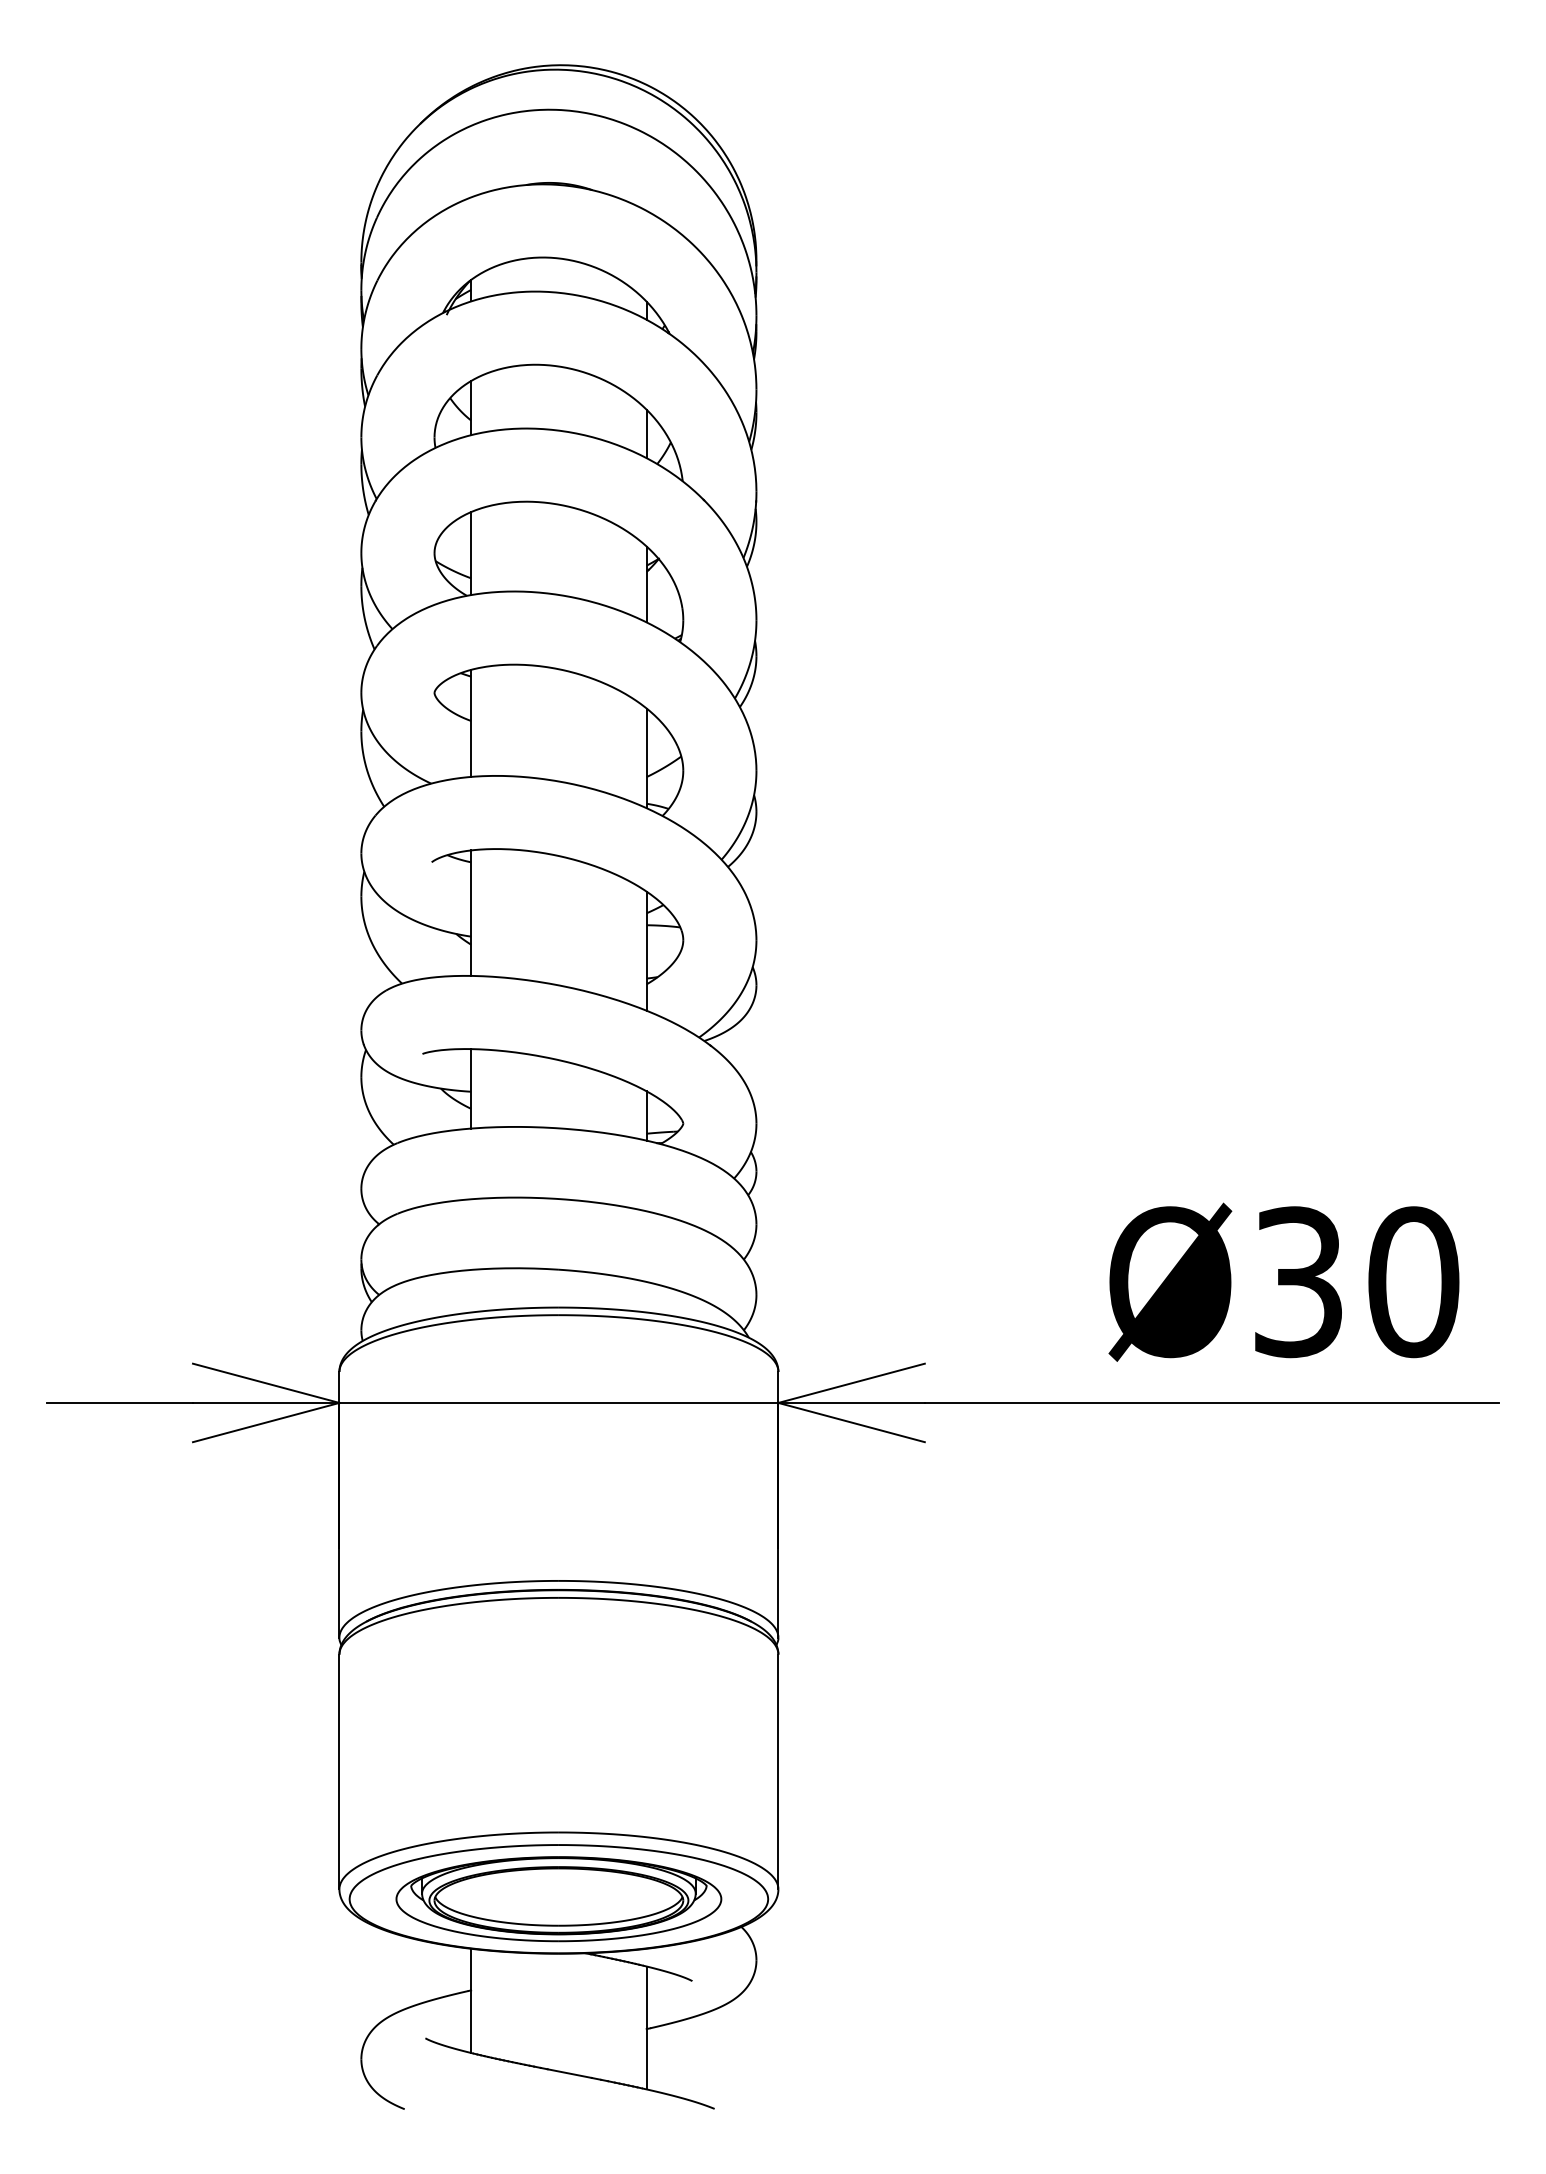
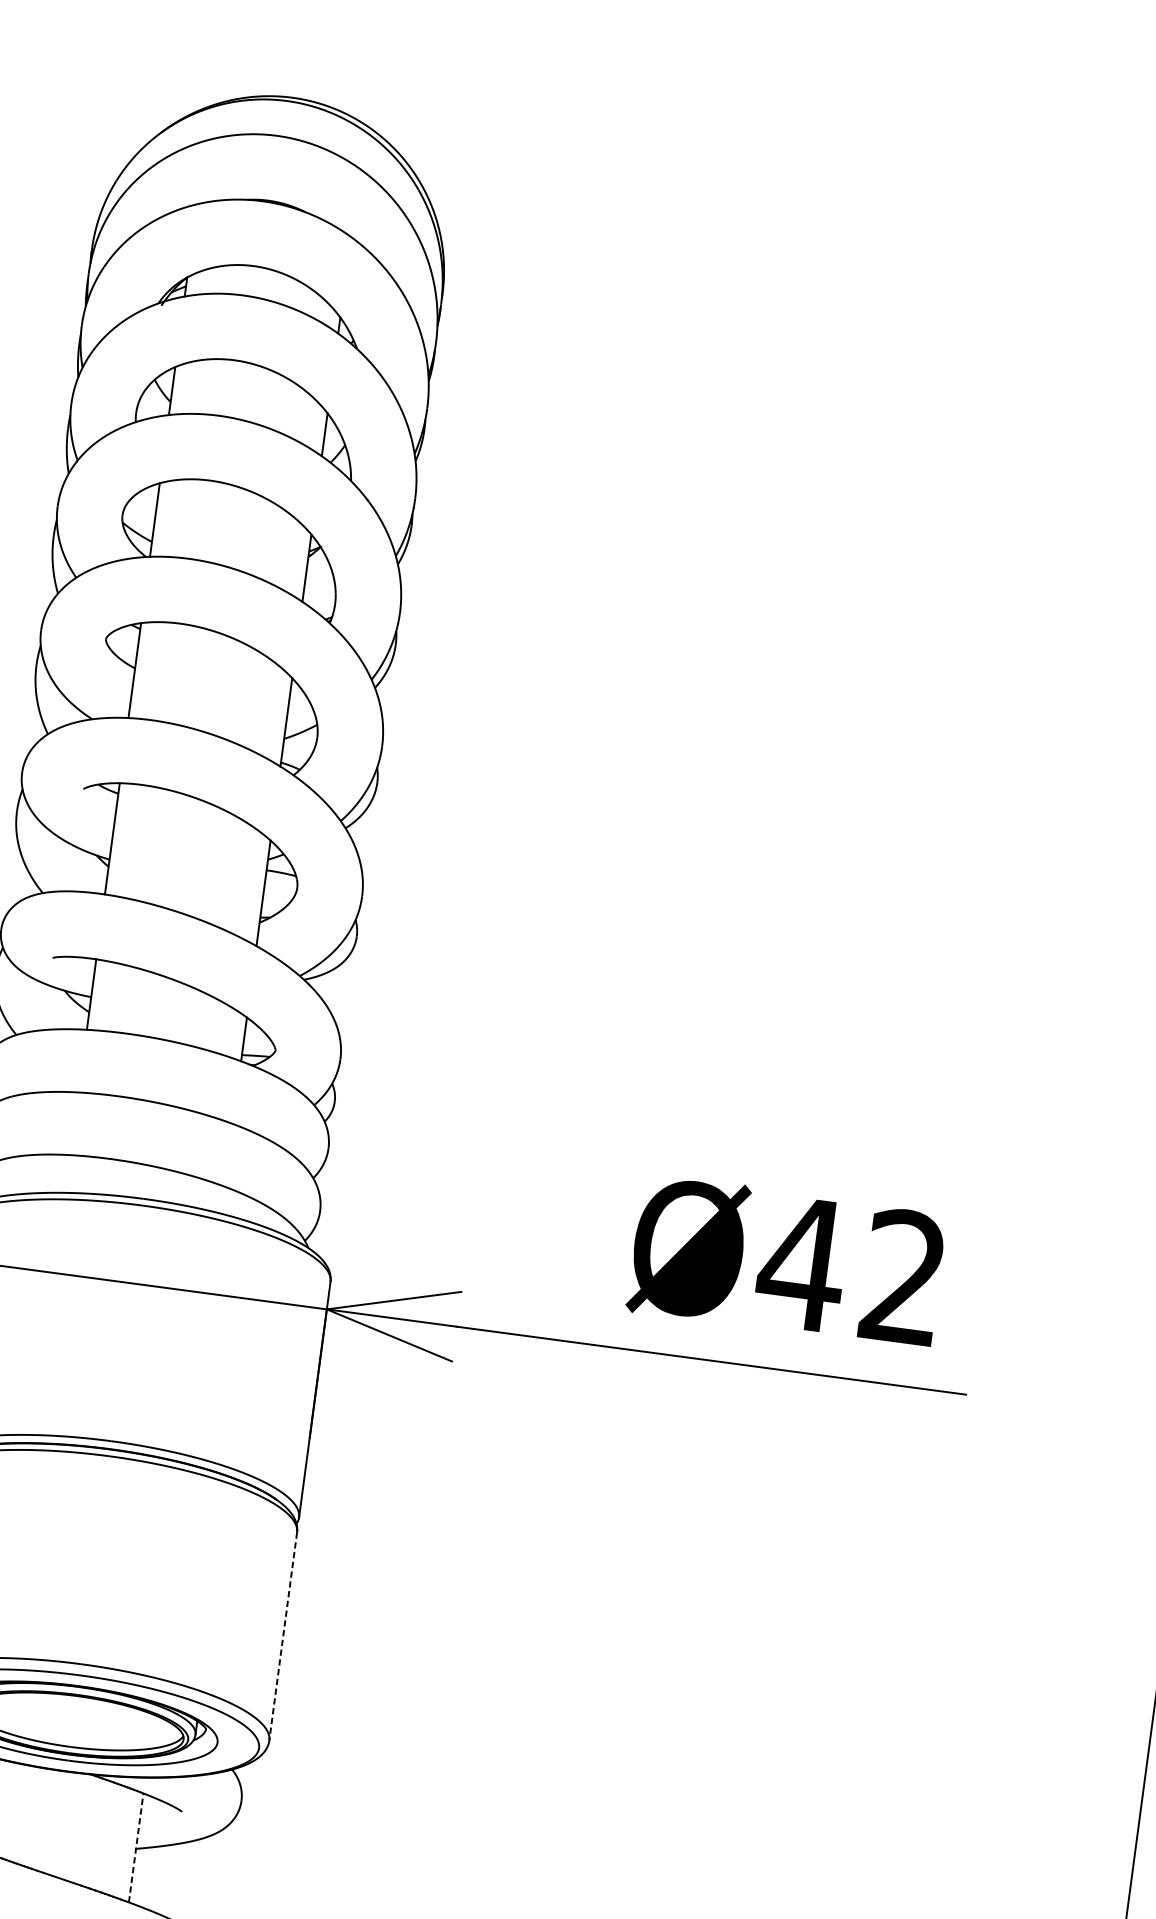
text: (1354, 1282) -> (851, 1270), Ø30 -> Ø42
line: (778, 1772) -> (283, 1637), solid -> dashed
line: (646, 2027) -> (136, 1847), solid -> dashed

